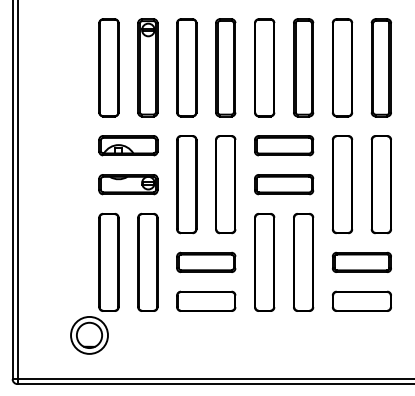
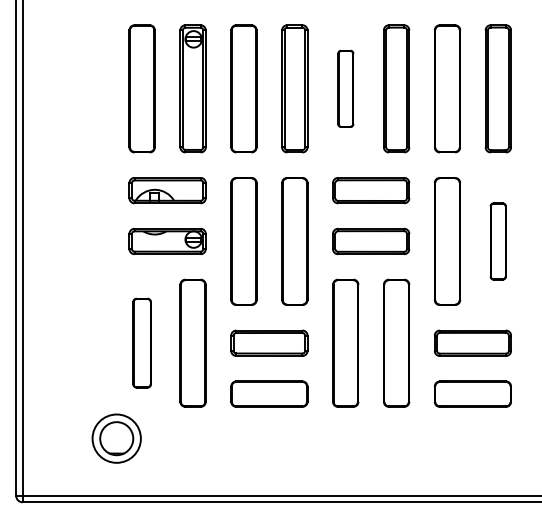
part: (264, 67) -> (345, 88), size x0.6
part: (380, 184) -> (497, 241), size x0.6
part: (108, 261) -> (141, 342), size x0.7

